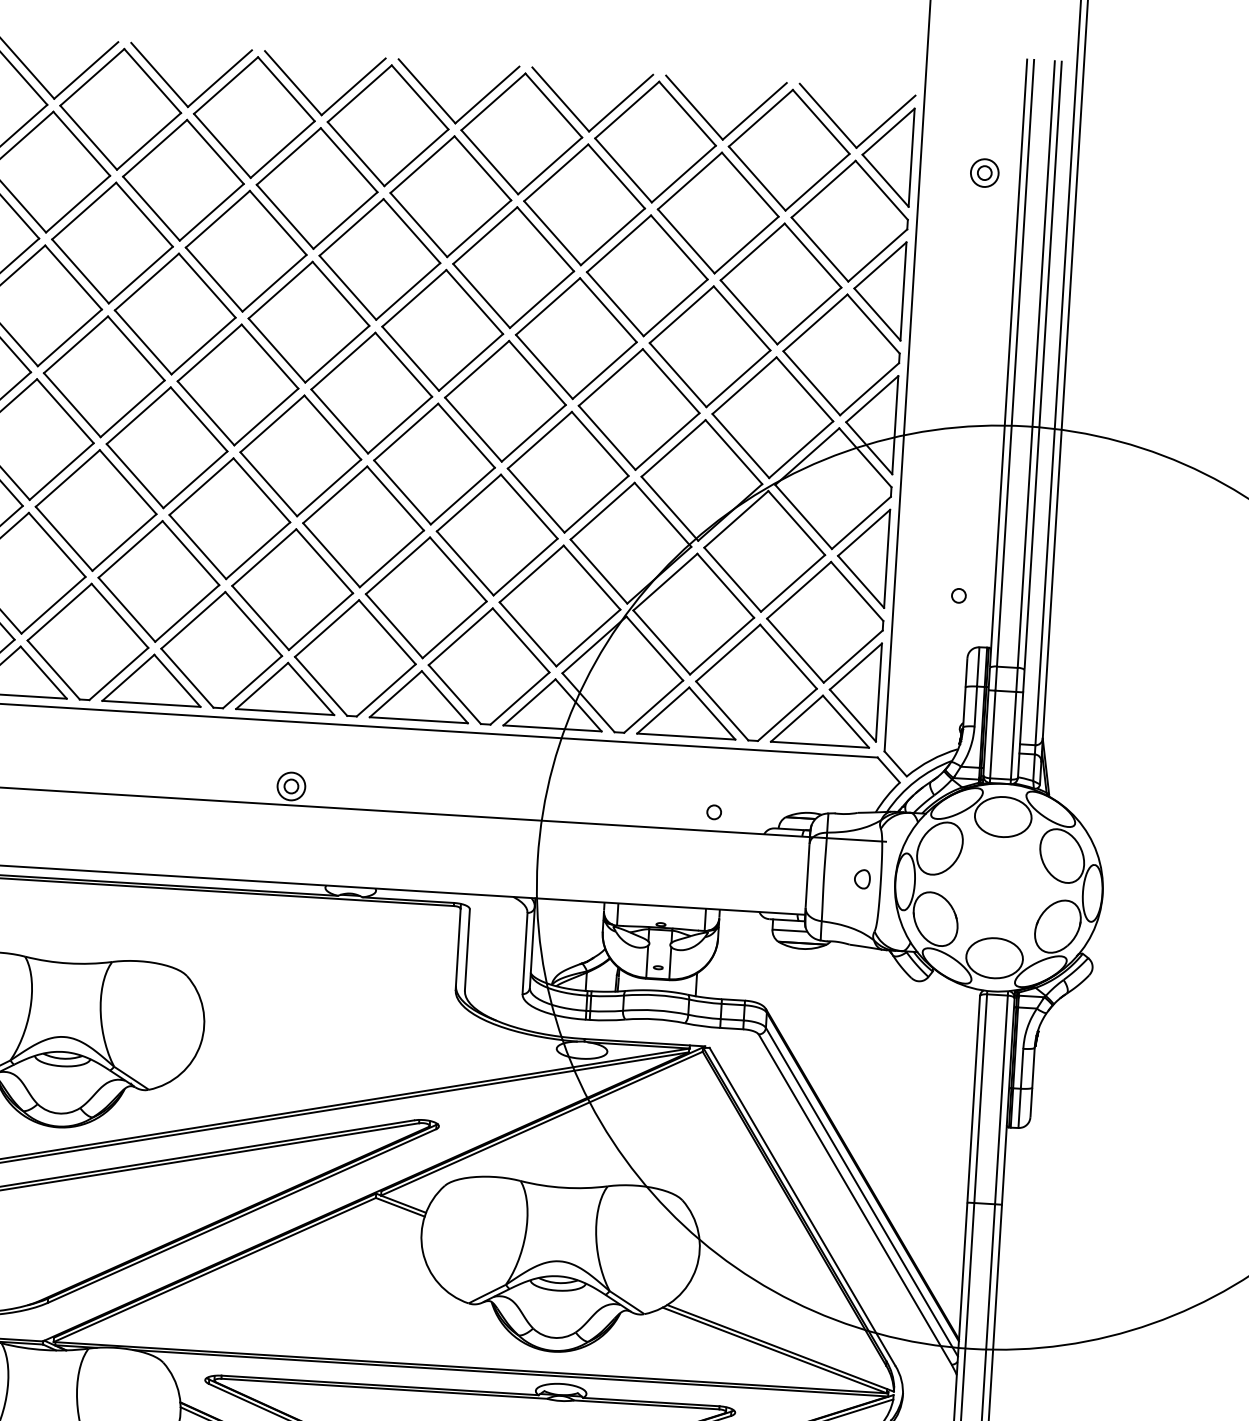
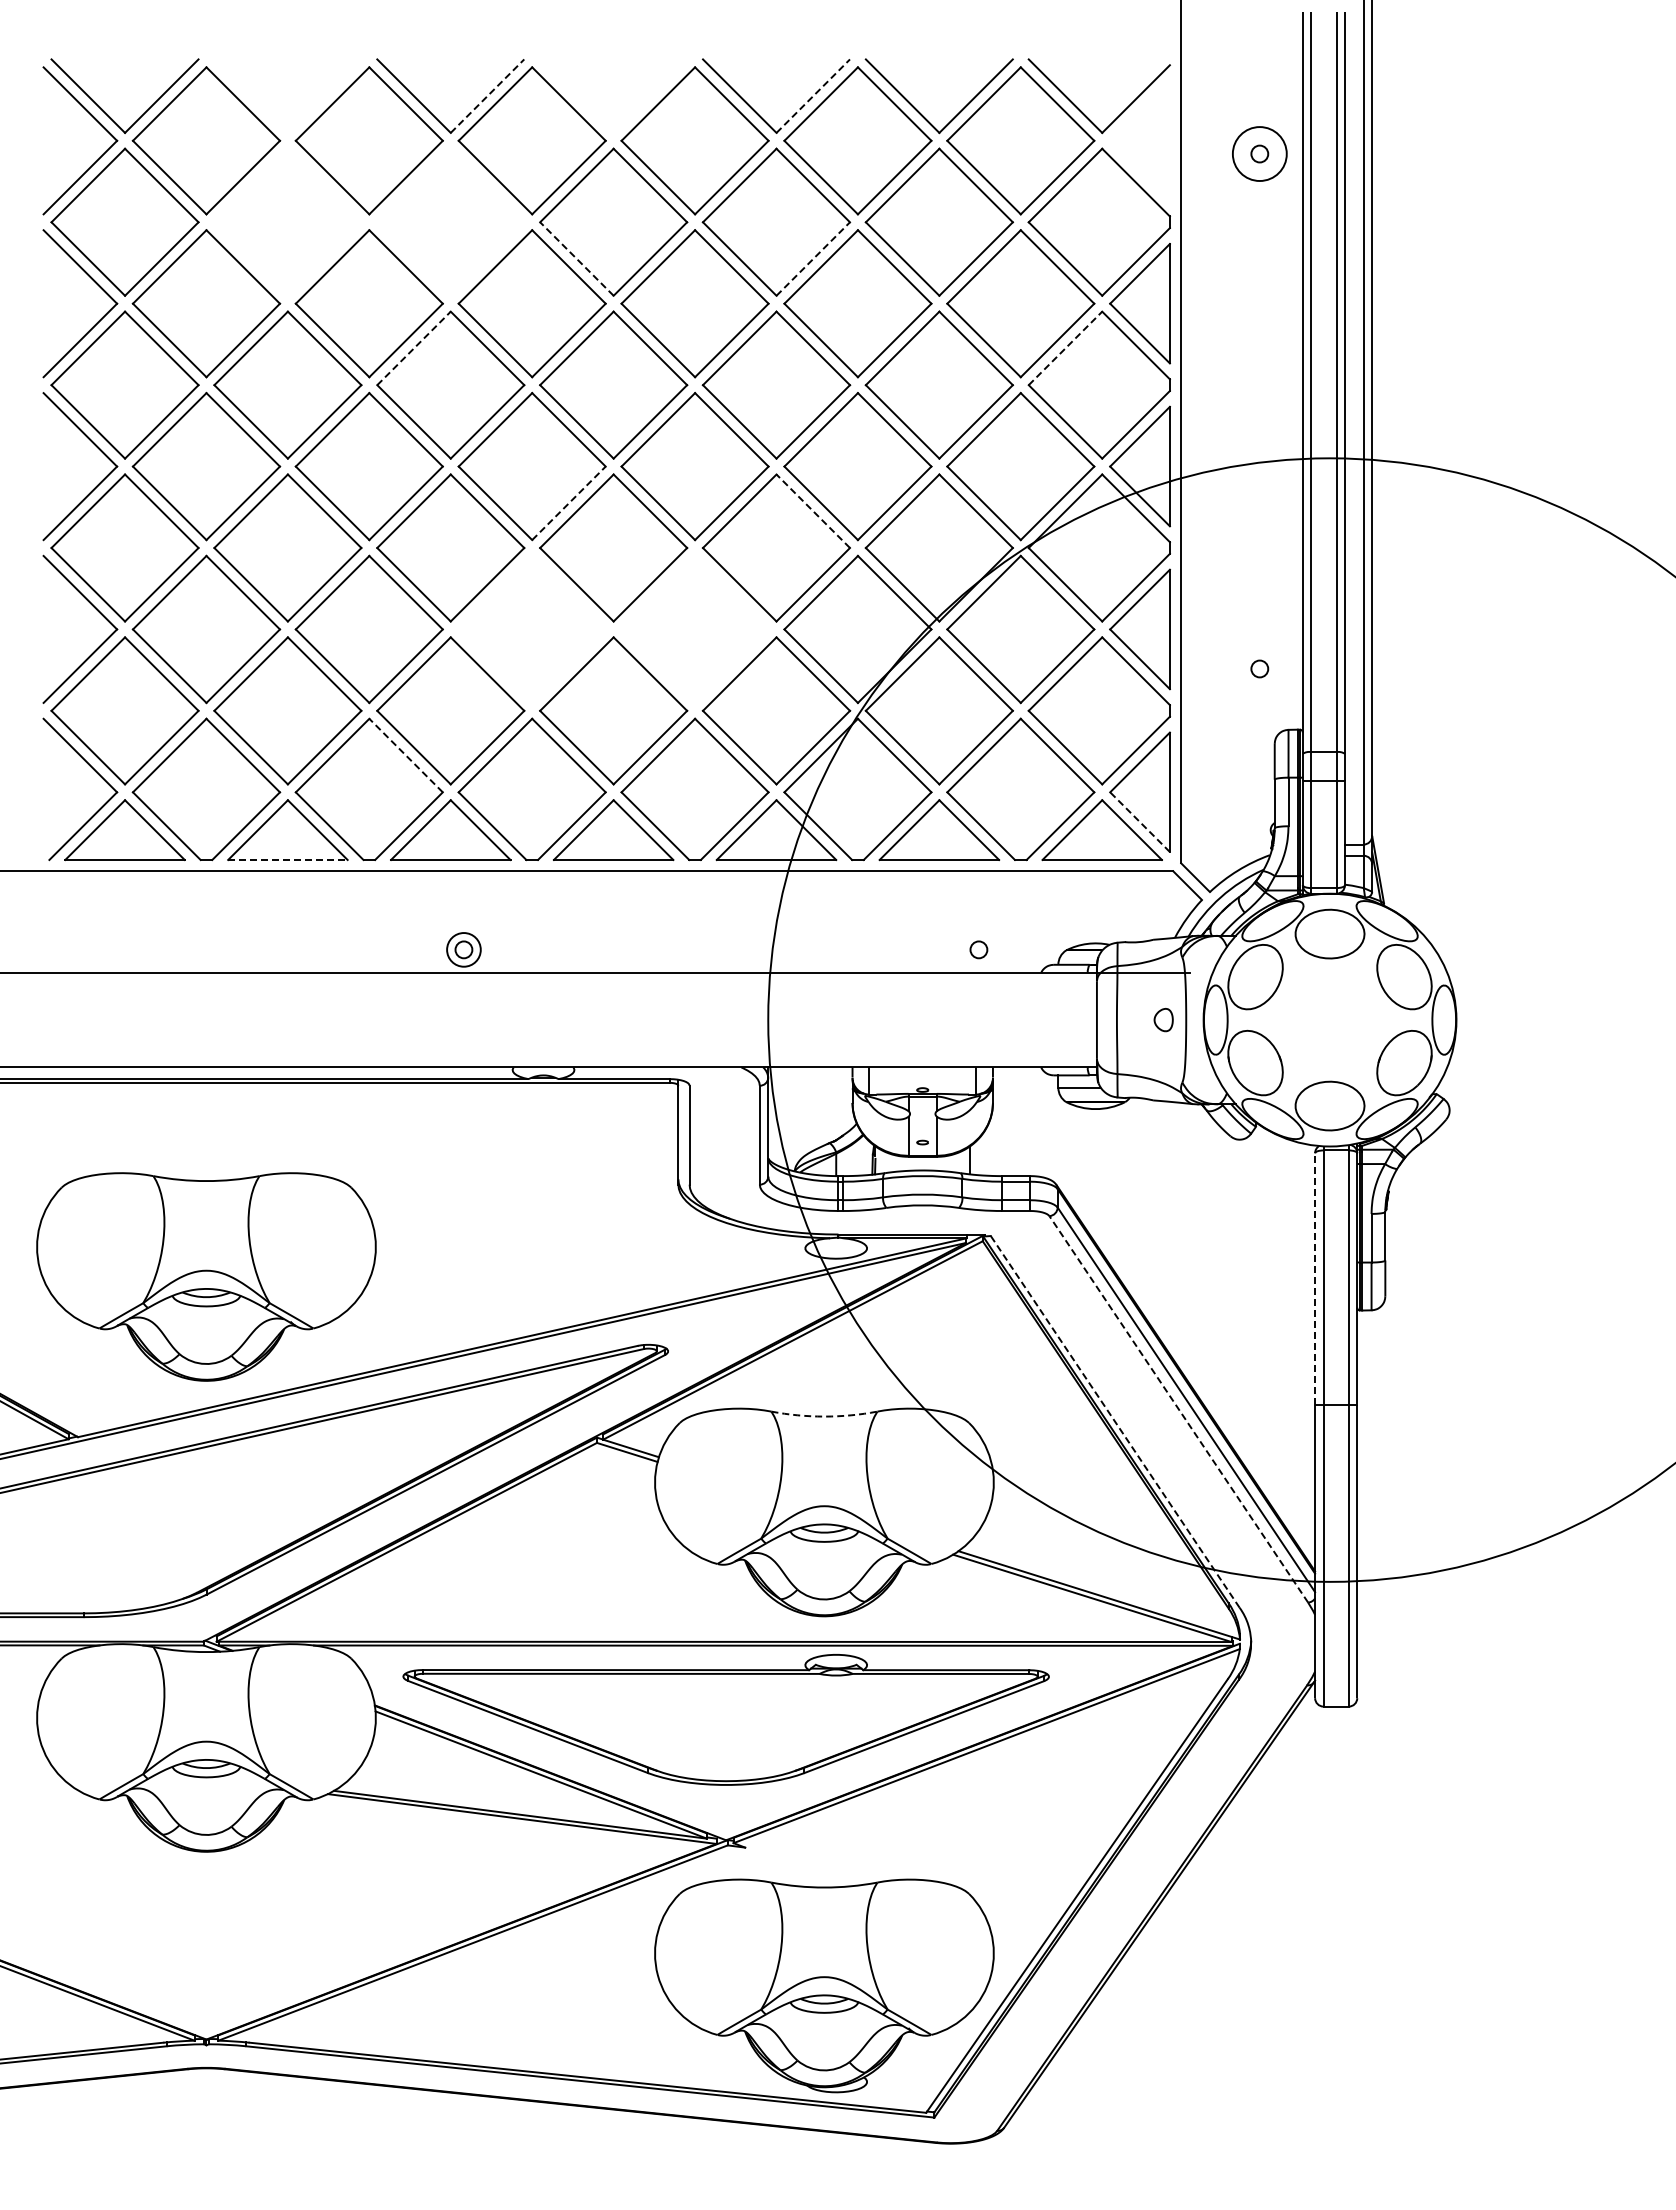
line: (353, 87) -> (487, 96), solid -> dashed
part: (173, 90) -> (269, 113), removed
line: (621, 103) -> (813, 96), solid -> dashed
part: (441, 106) -> (595, 113), removed
part: (886, 155) -> (1139, 140), removed
circle: (984, 172) -> (1259, 153), size x1.6
part: (183, 179) -> (287, 221), removed
part: (316, 187) -> (450, 221), removed
line: (418, 225) -> (576, 259), solid -> dashed
line: (613, 237) -> (813, 259), solid -> dashed
line: (281, 290) -> (414, 348), solid -> dashed
line: (815, 323) -> (1065, 348), solid -> dashed
line: (399, 425) -> (568, 503), solid -> dashed
line: (600, 444) -> (813, 511), solid -> dashed
part: (362, 526) -> (531, 629), removed
part: (496, 535) -> (694, 629), removed
line: (254, 624) -> (406, 755), solid -> dashed
line: (151, 704) -> (287, 860), solid -> dashed
line: (852, 715) -> (1139, 821), solid -> dashed
line: (974, 1099) -> (1315, 1278), solid -> dashed
arc: (564, 1187) -> (824, 1416), solid -> dashed
line: (854, 1199) -> (1178, 1409), solid -> dashed
line: (802, 1206) -> (1115, 1421), solid -> dashed

